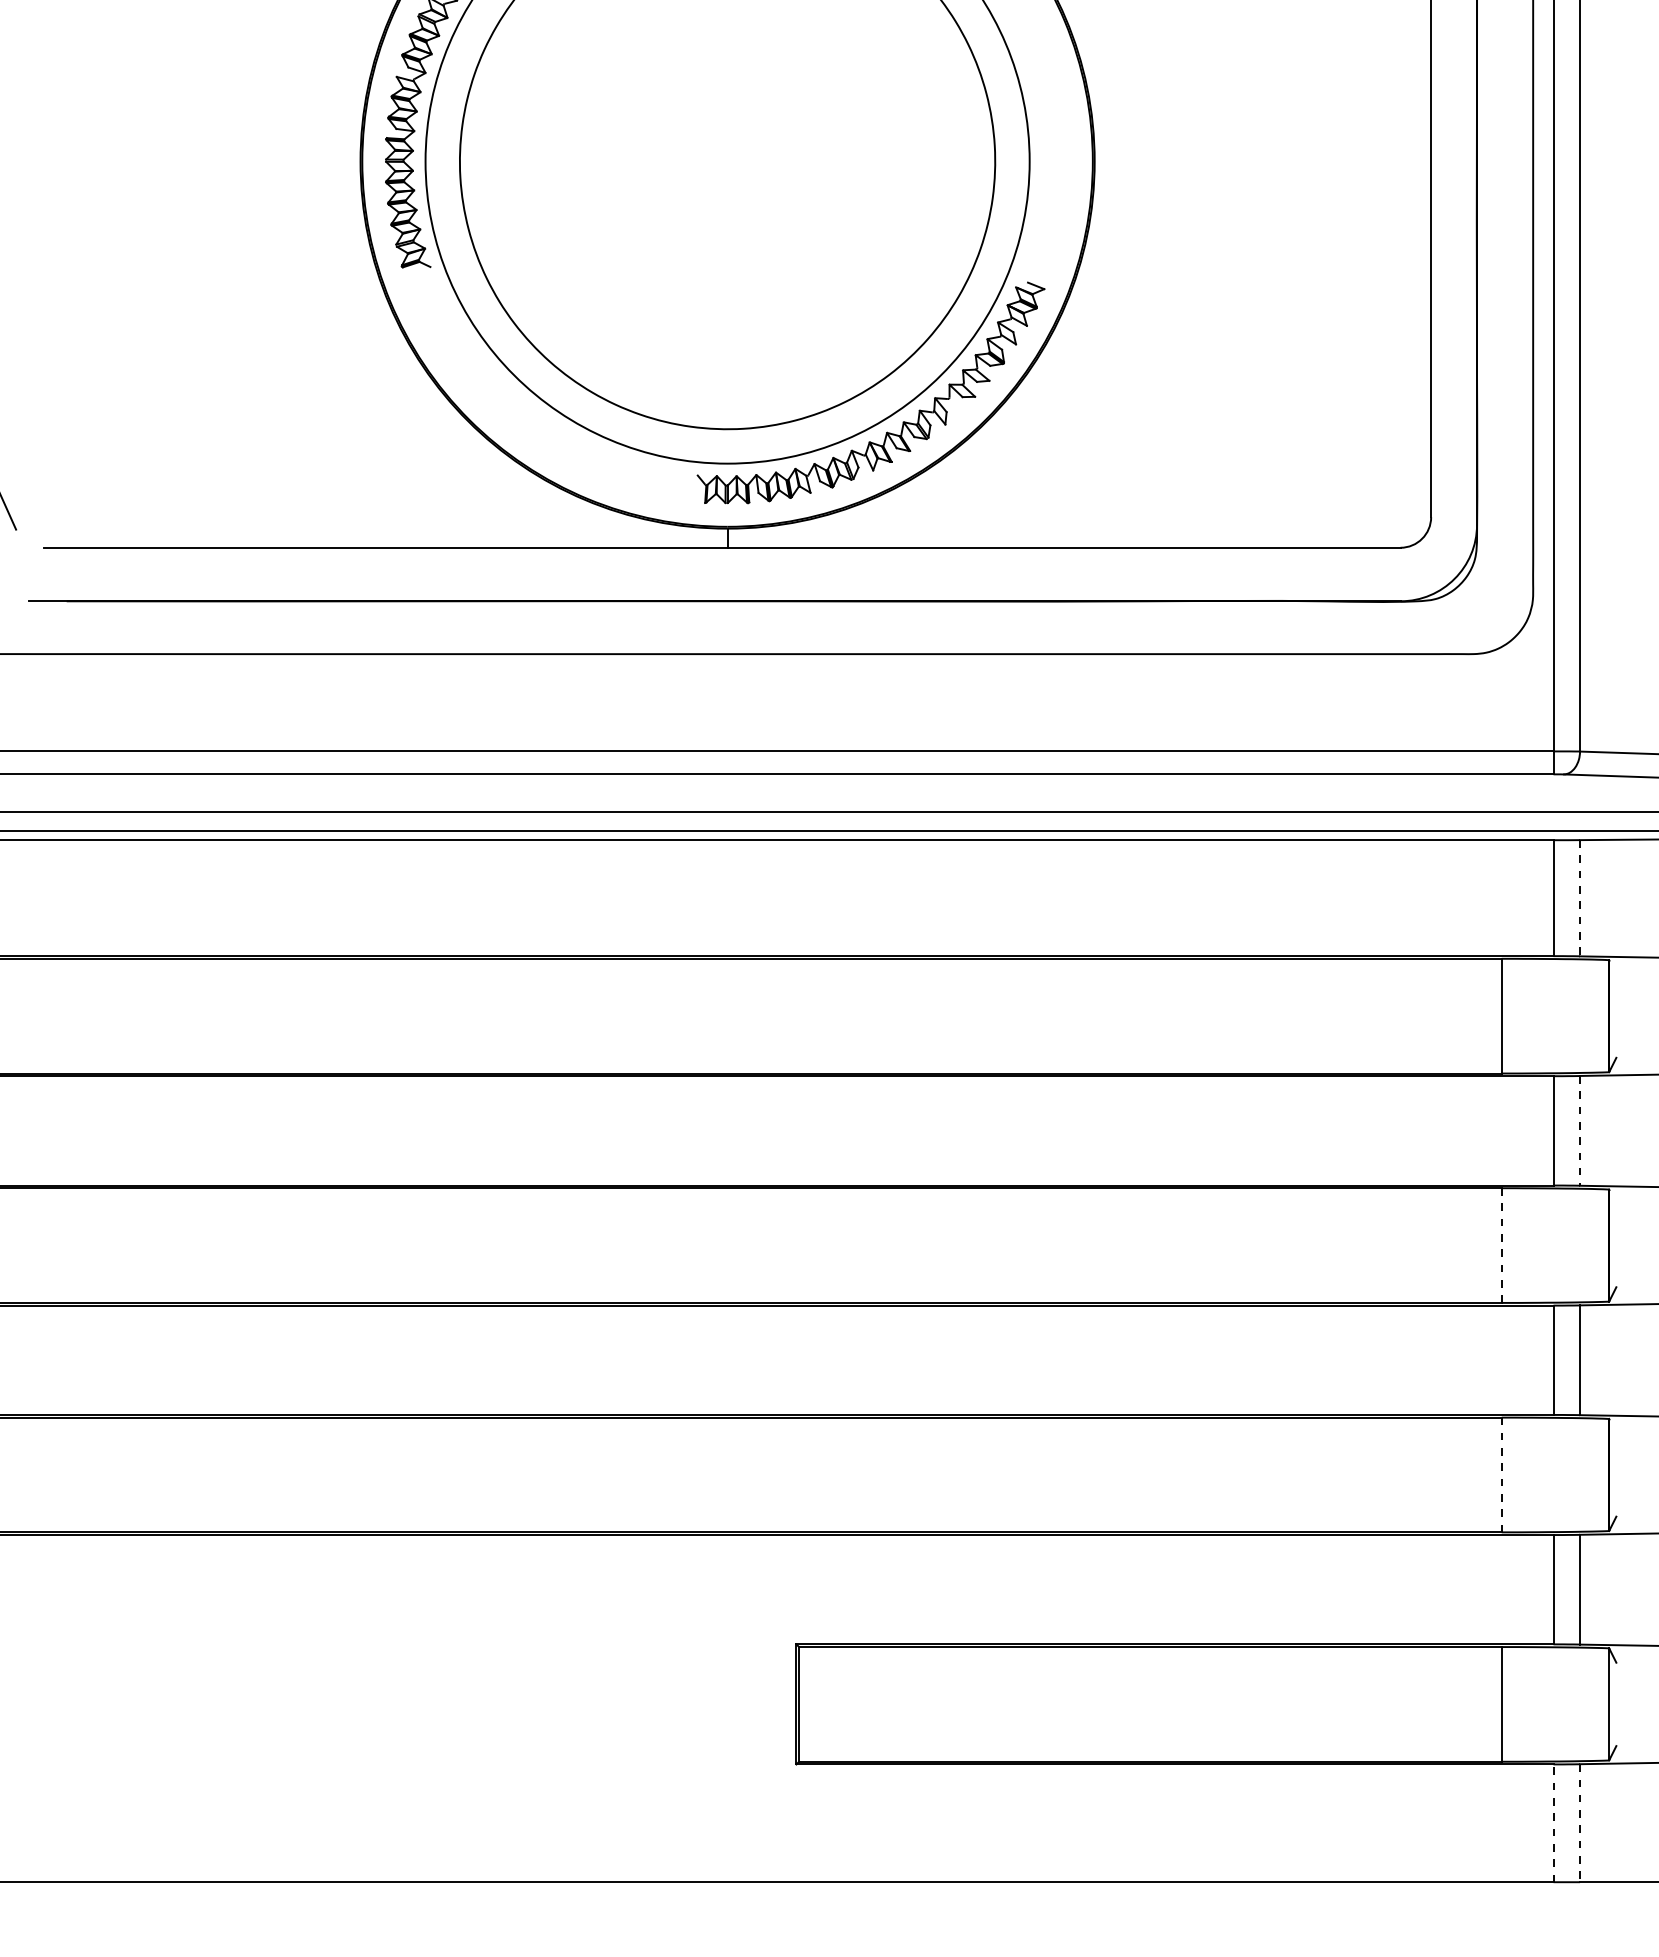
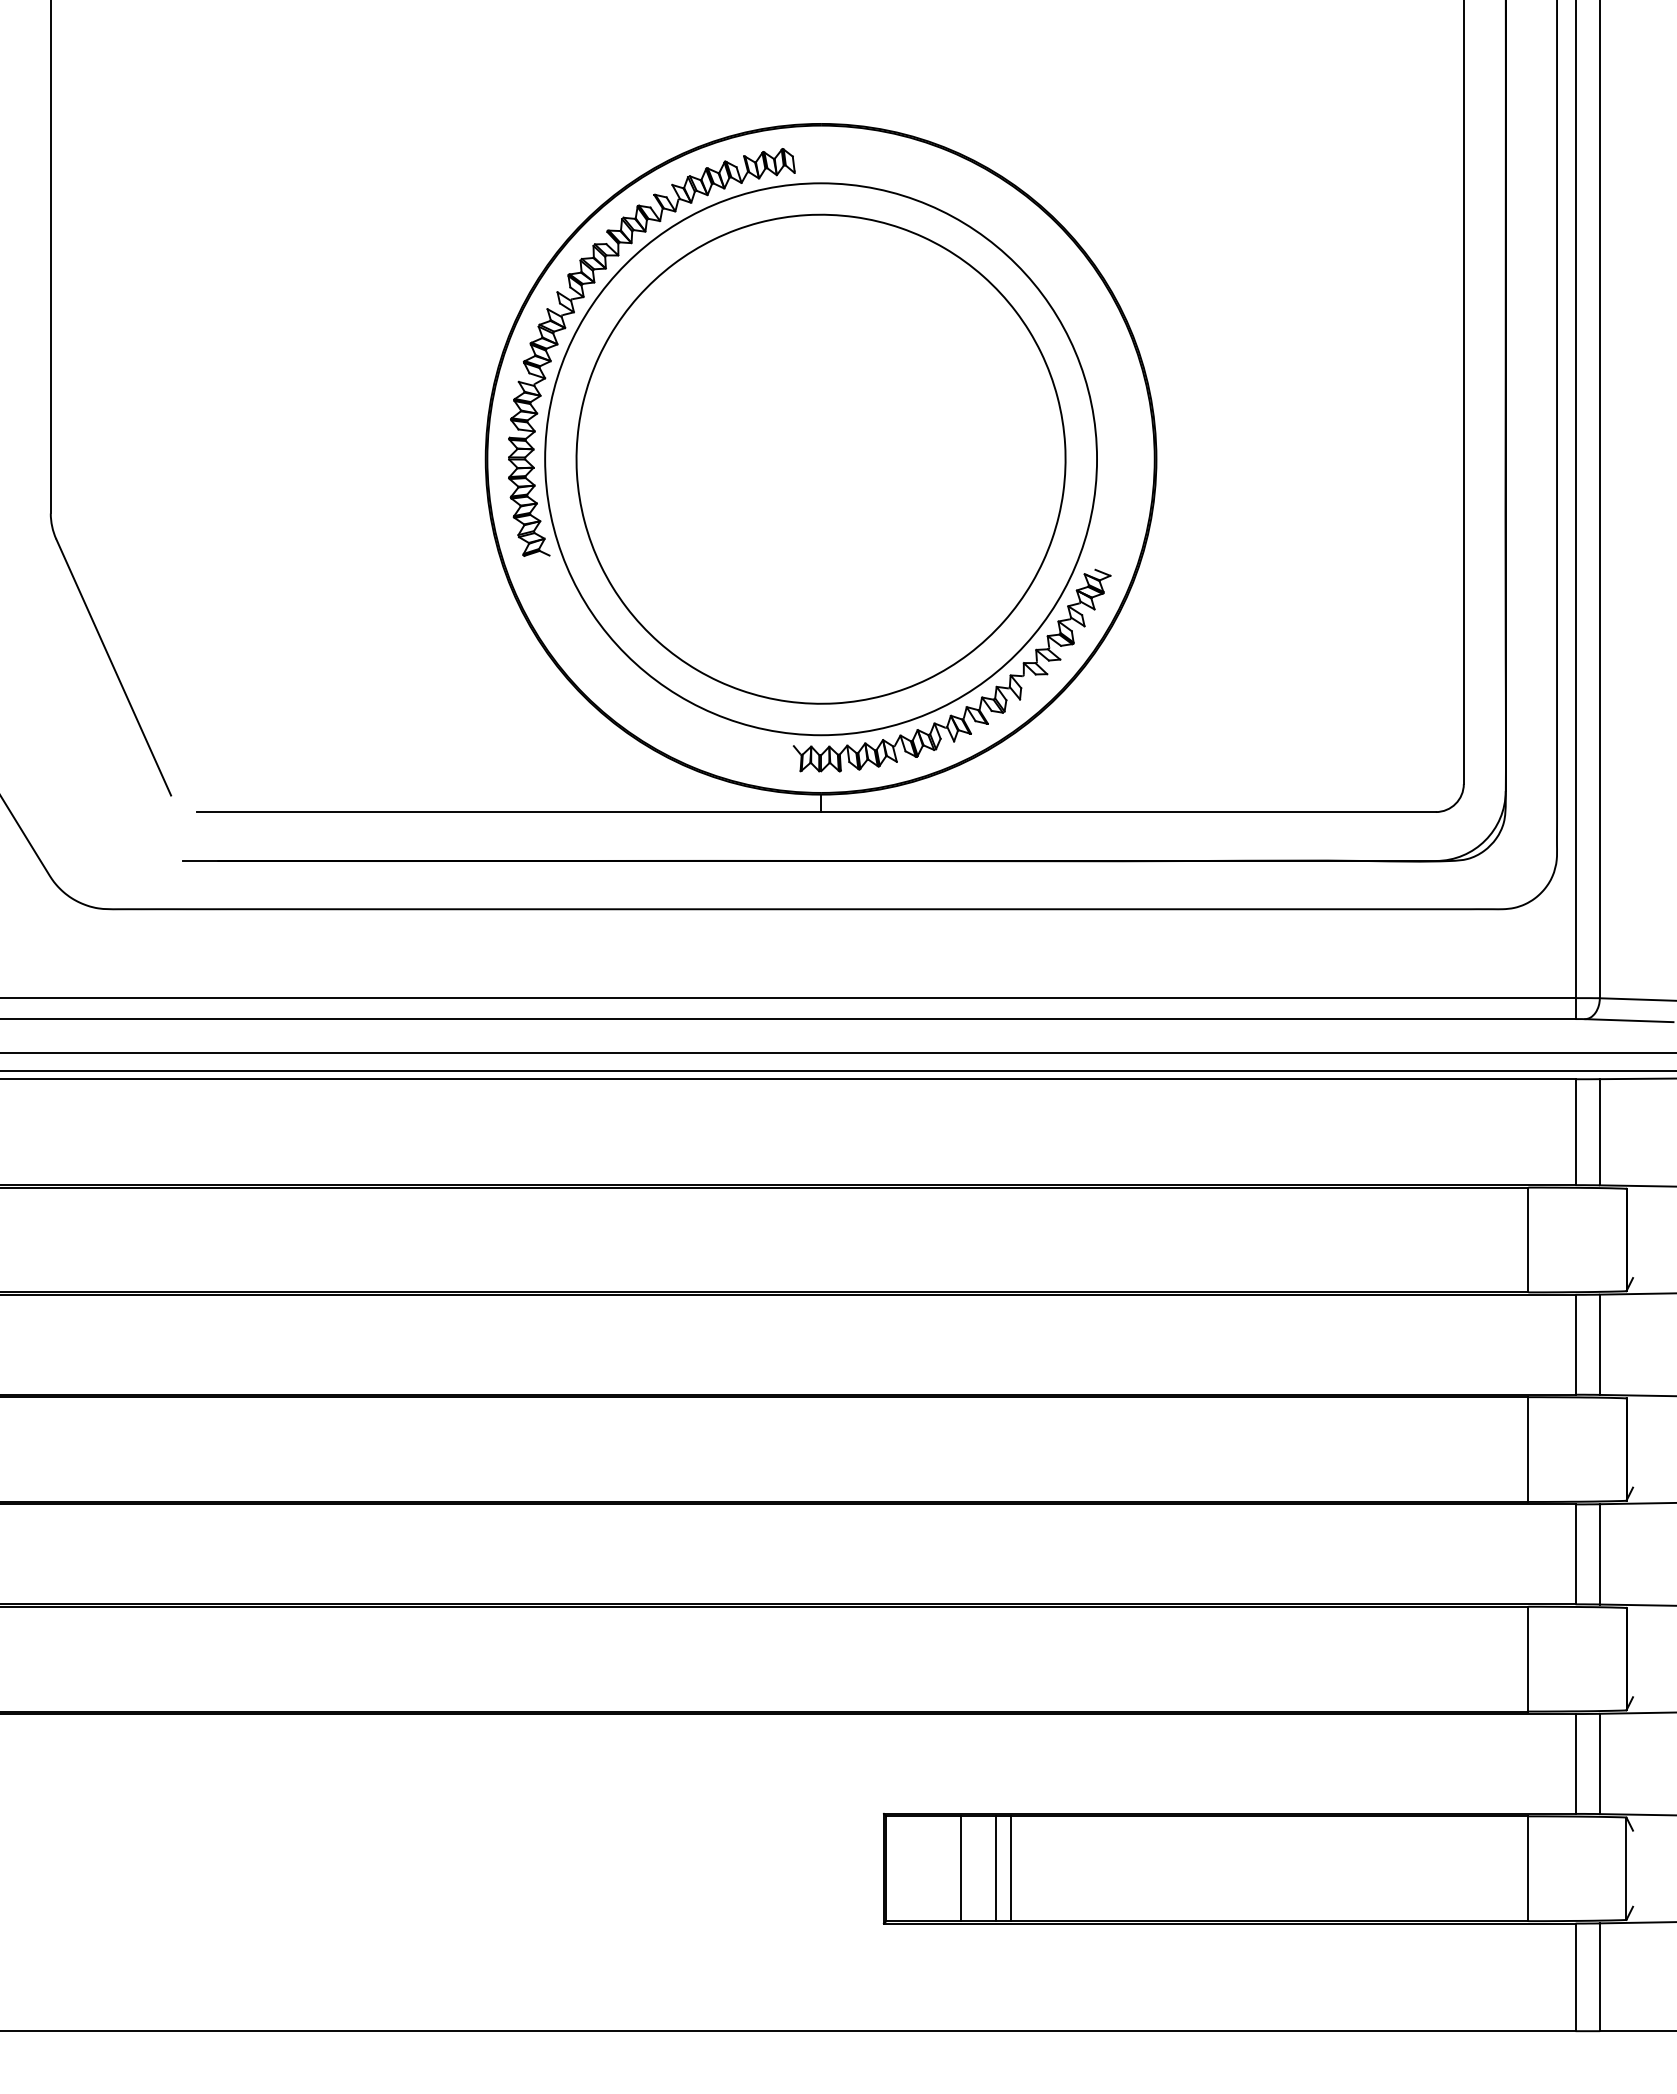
line: (1579, 898) -> (1599, 1132), dashed -> solid
line: (1579, 1131) -> (1599, 1345), dashed -> solid
line: (1501, 1245) -> (1528, 1449), dashed -> solid
line: (1501, 1474) -> (1528, 1658), dashed -> solid
line: (880, 1704) -> (960, 1868), added
line: (918, 1704) -> (995, 1868), added
line: (934, 1704) -> (1010, 1868), added
line: (1553, 1823) -> (1575, 1977), dashed -> solid
line: (1579, 1823) -> (1599, 1977), dashed -> solid

